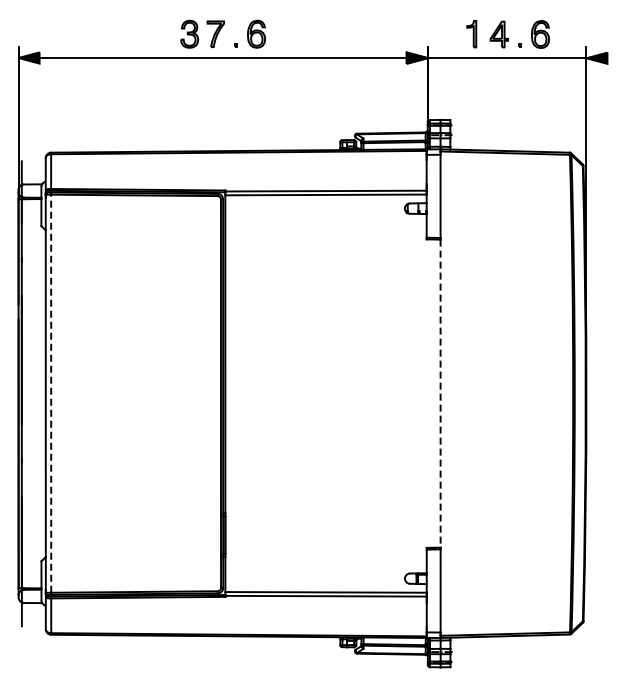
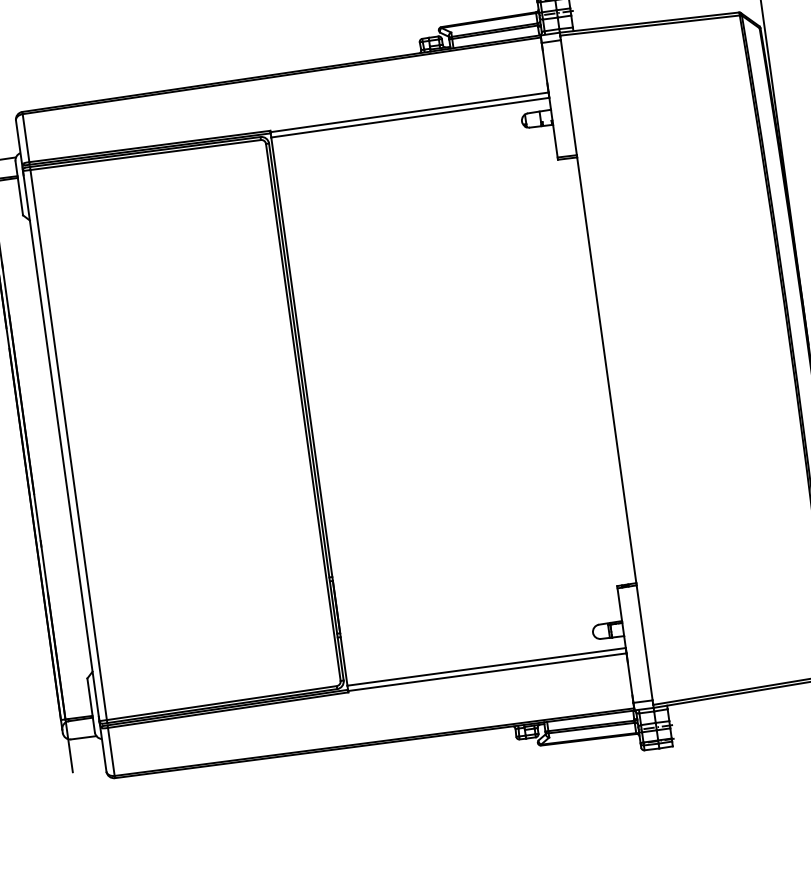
line: (51, 393) -> (69, 444), dashed -> solid
line: (440, 394) -> (606, 371), dashed -> solid

